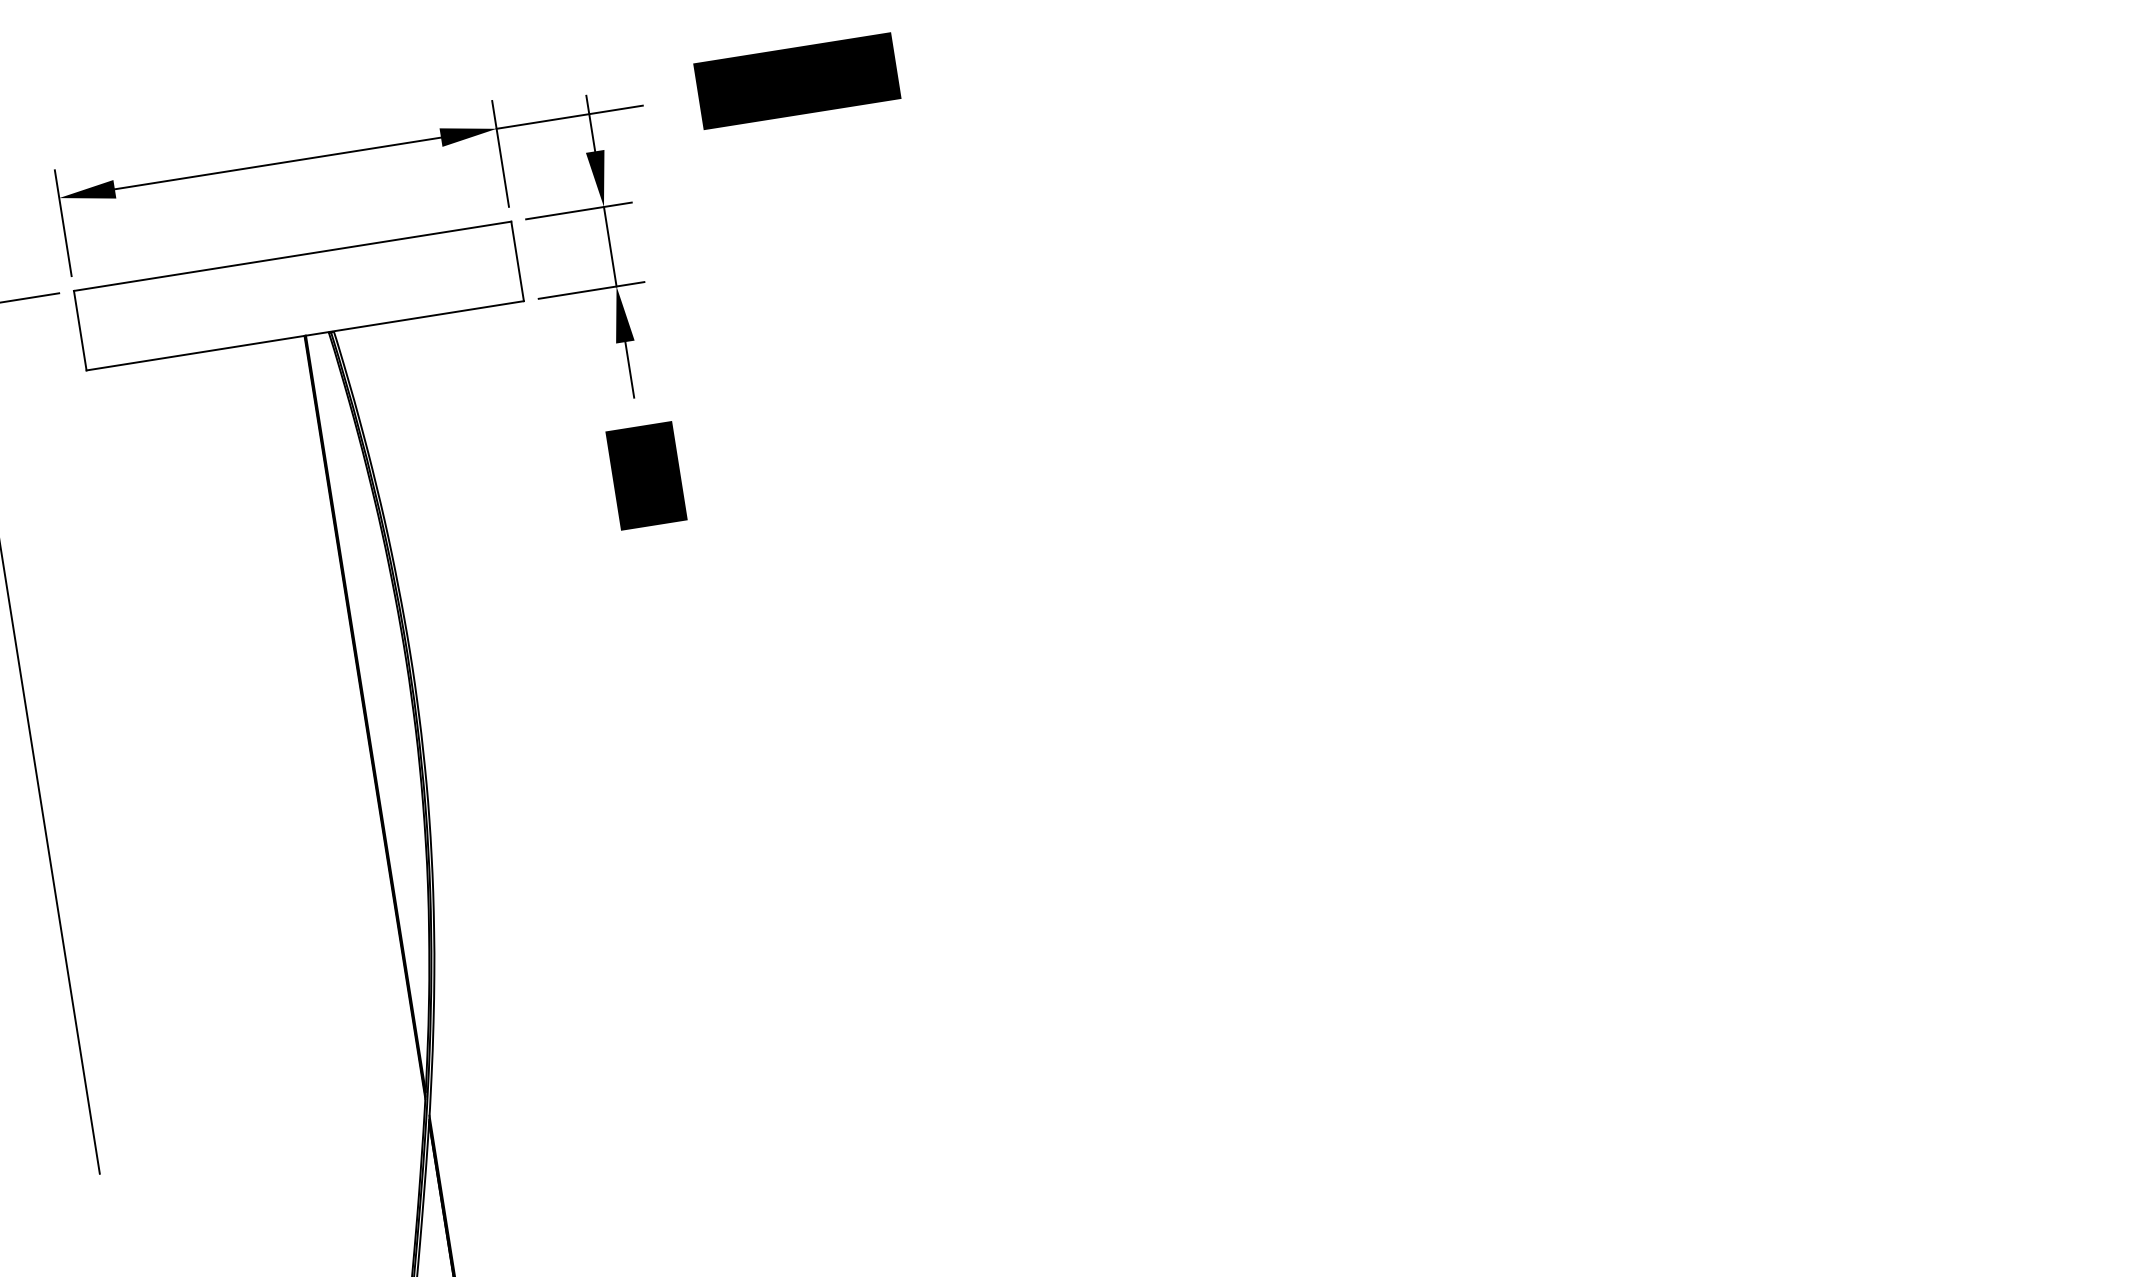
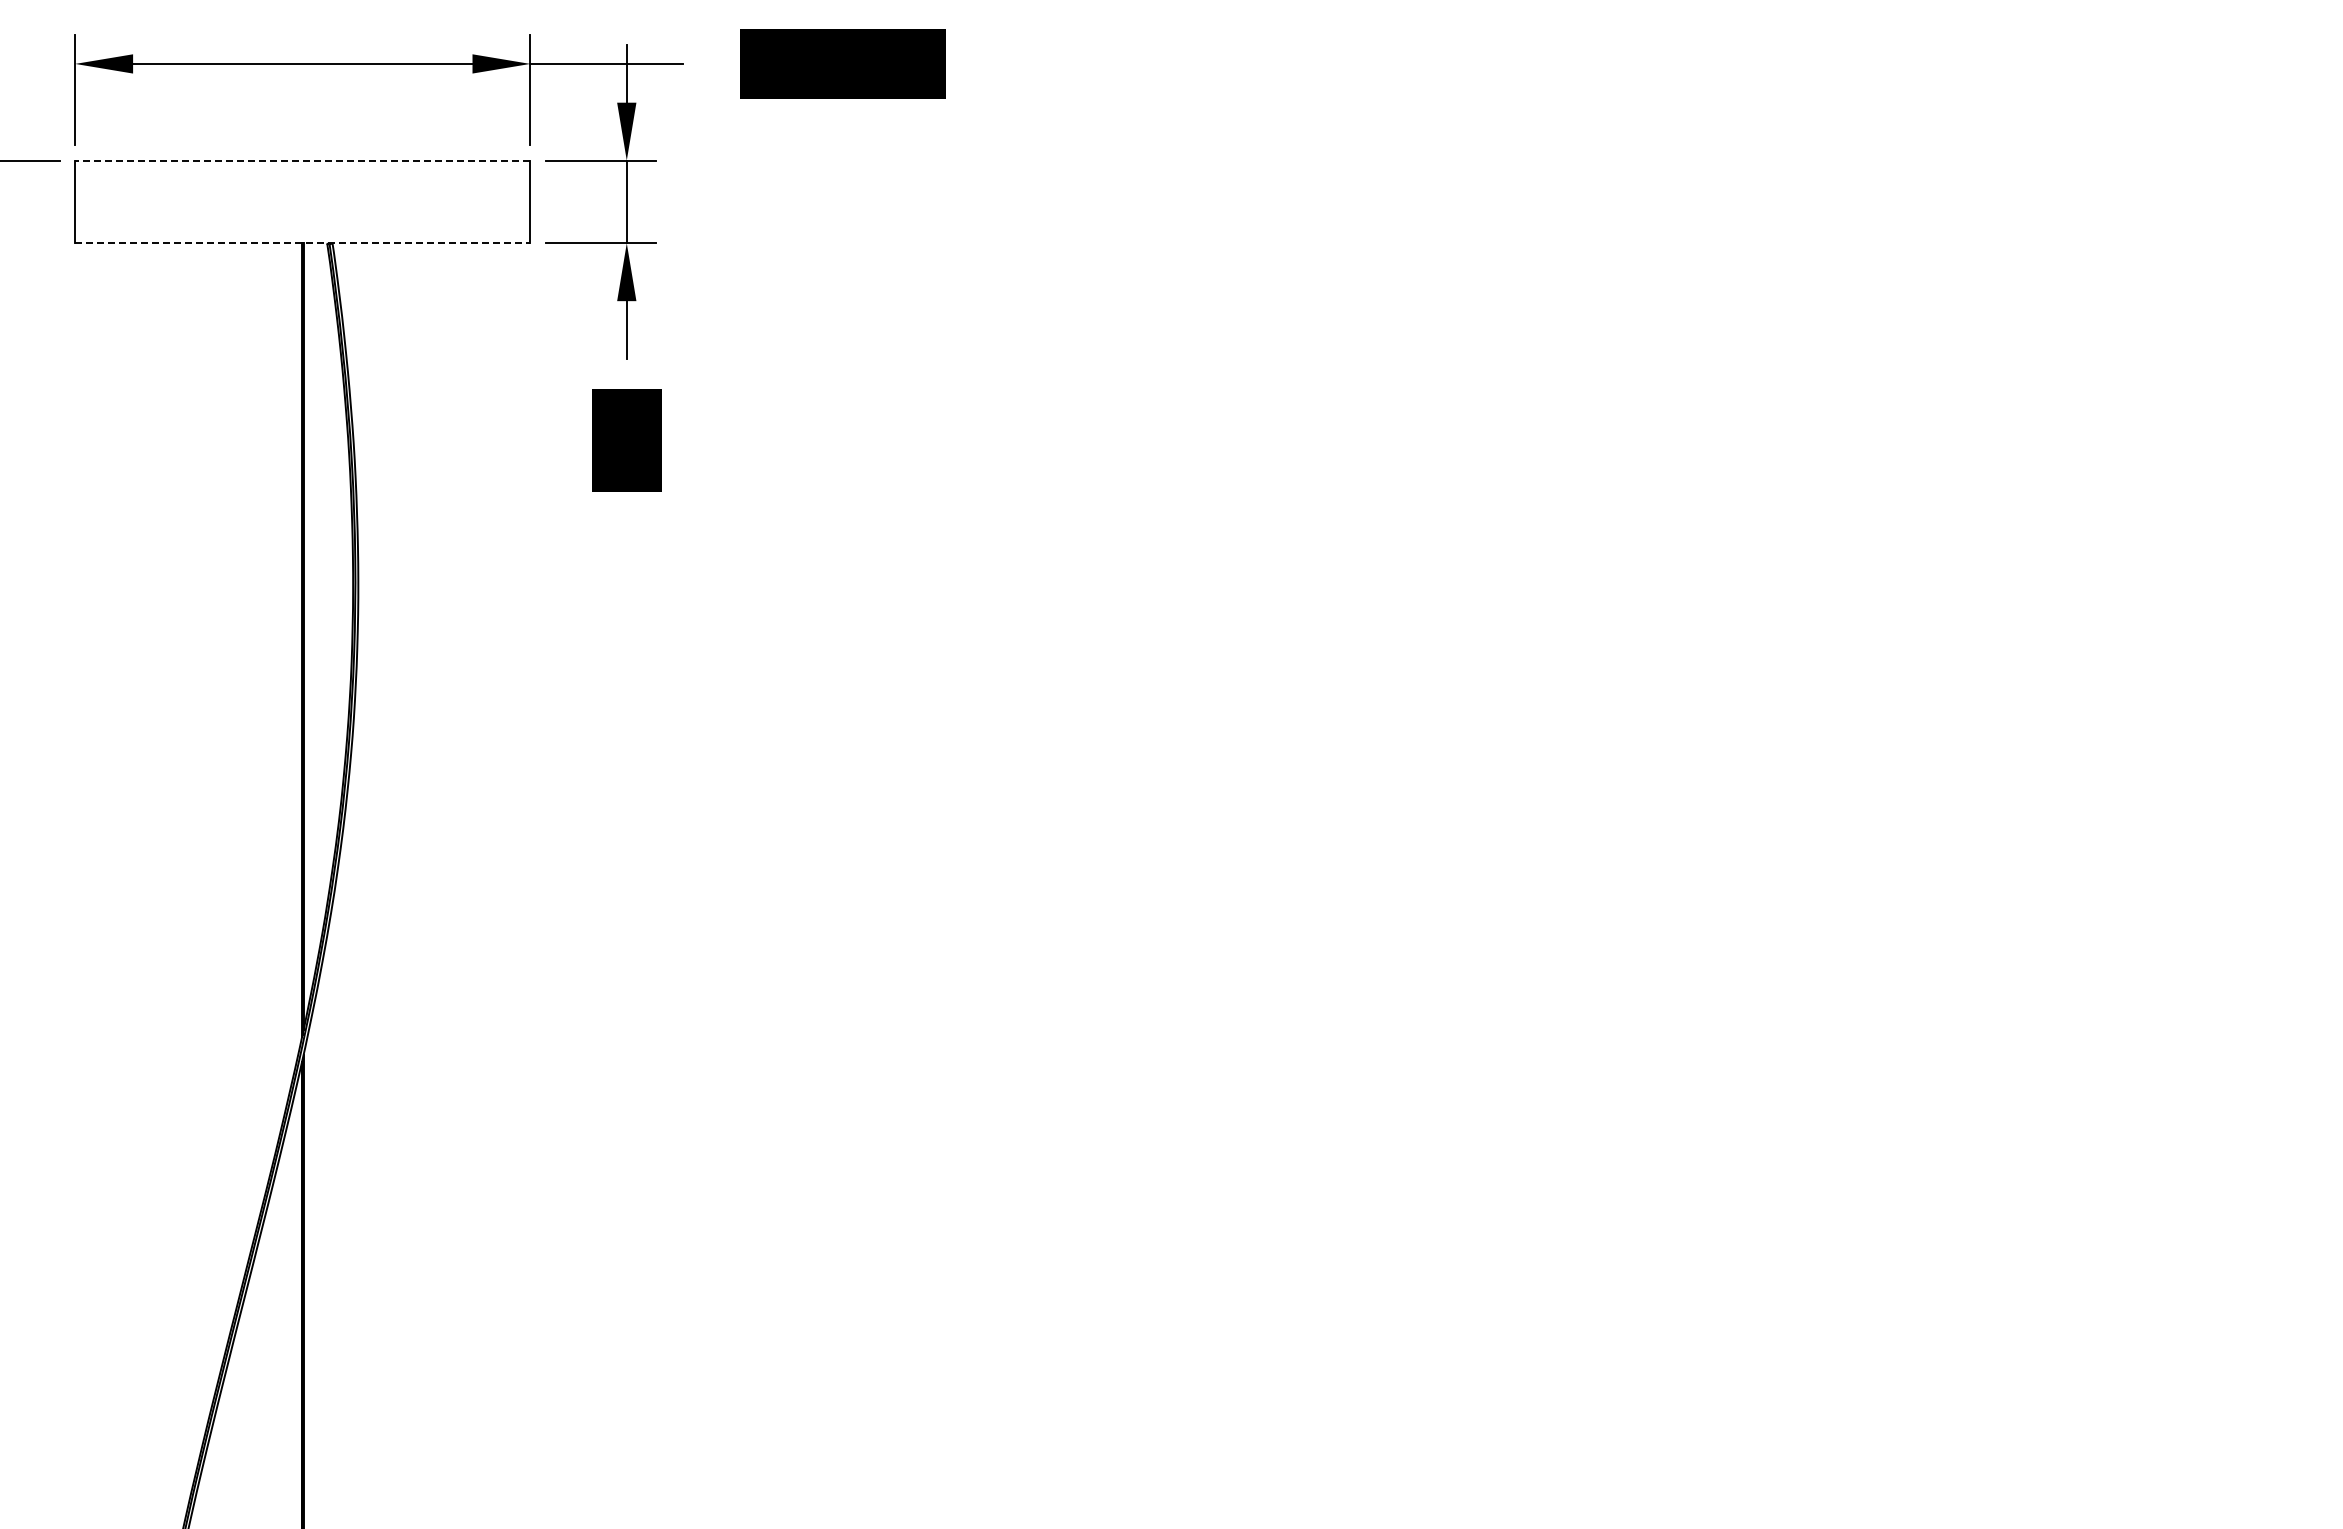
line: (292, 256) -> (302, 160), solid -> dashed
line: (304, 336) -> (302, 243), solid -> dashed

